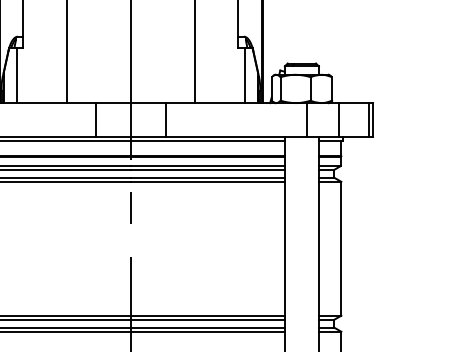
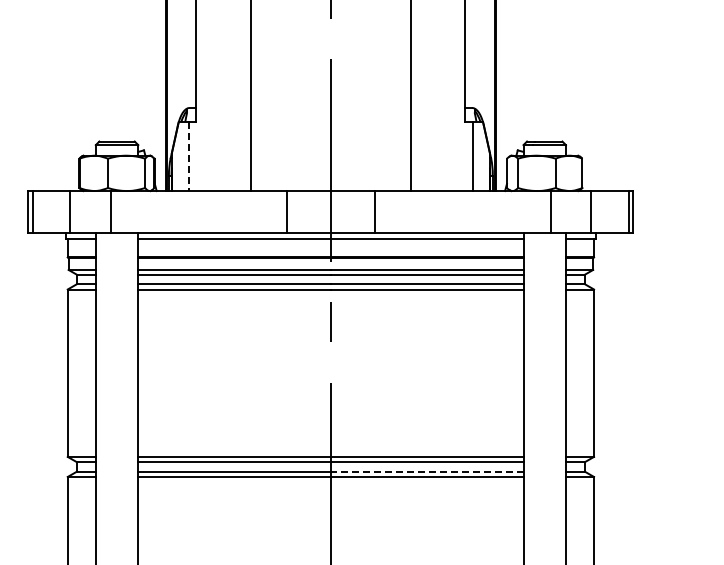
line: (17, 76) -> (188, 157), solid -> dashed
line: (207, 327) -> (426, 471), solid -> dashed

